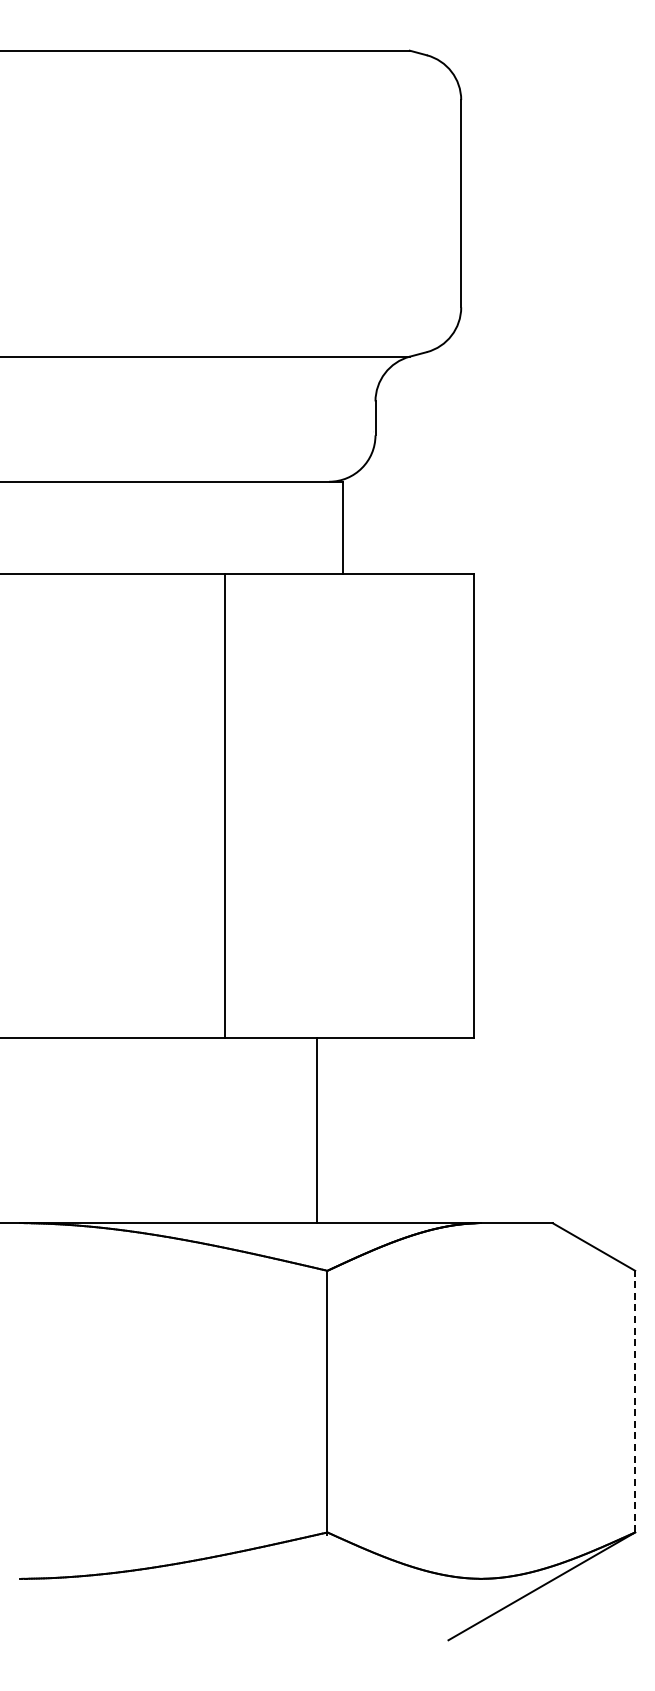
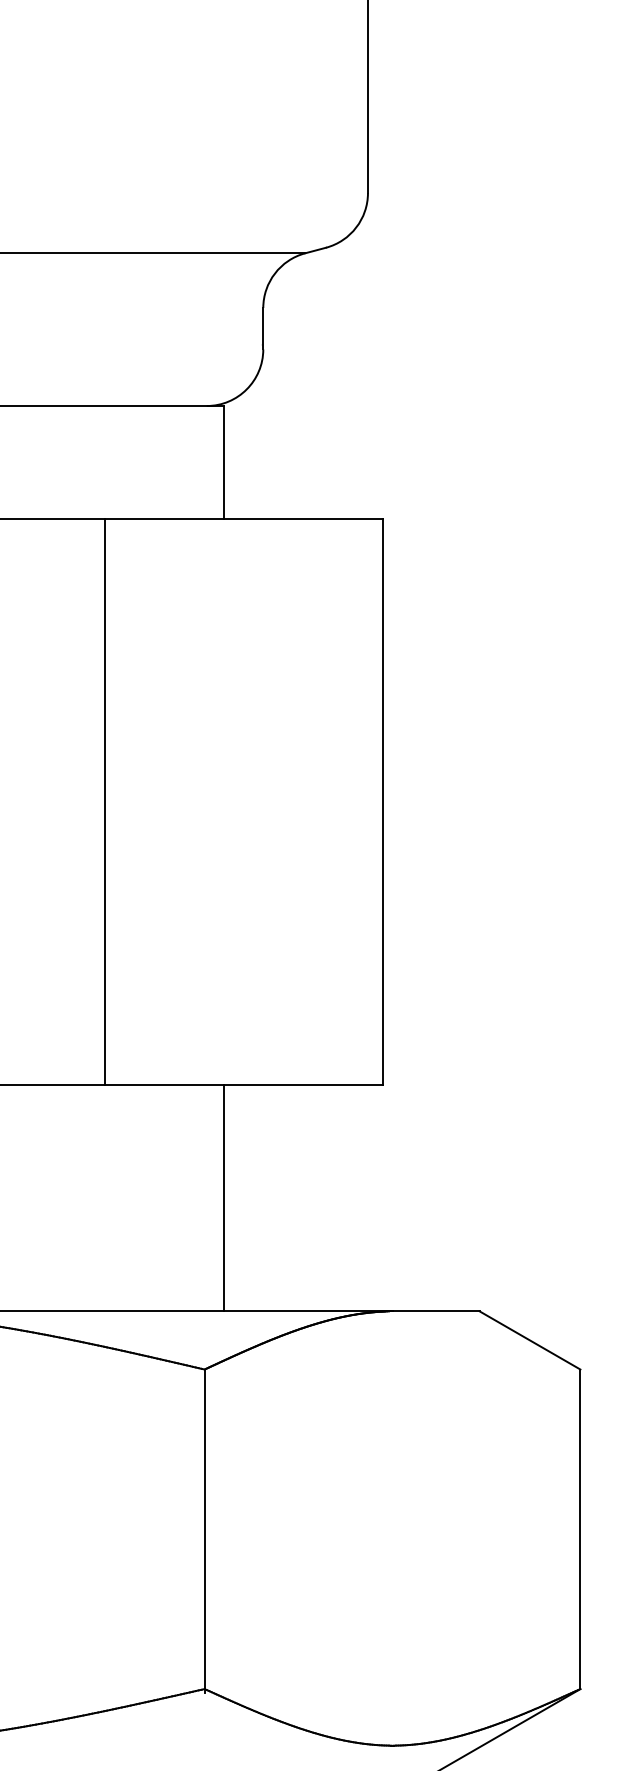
line: (225, 805) -> (105, 801), moved
line: (317, 1130) -> (224, 1198), moved
line: (635, 1401) -> (580, 1529), dashed -> solid

